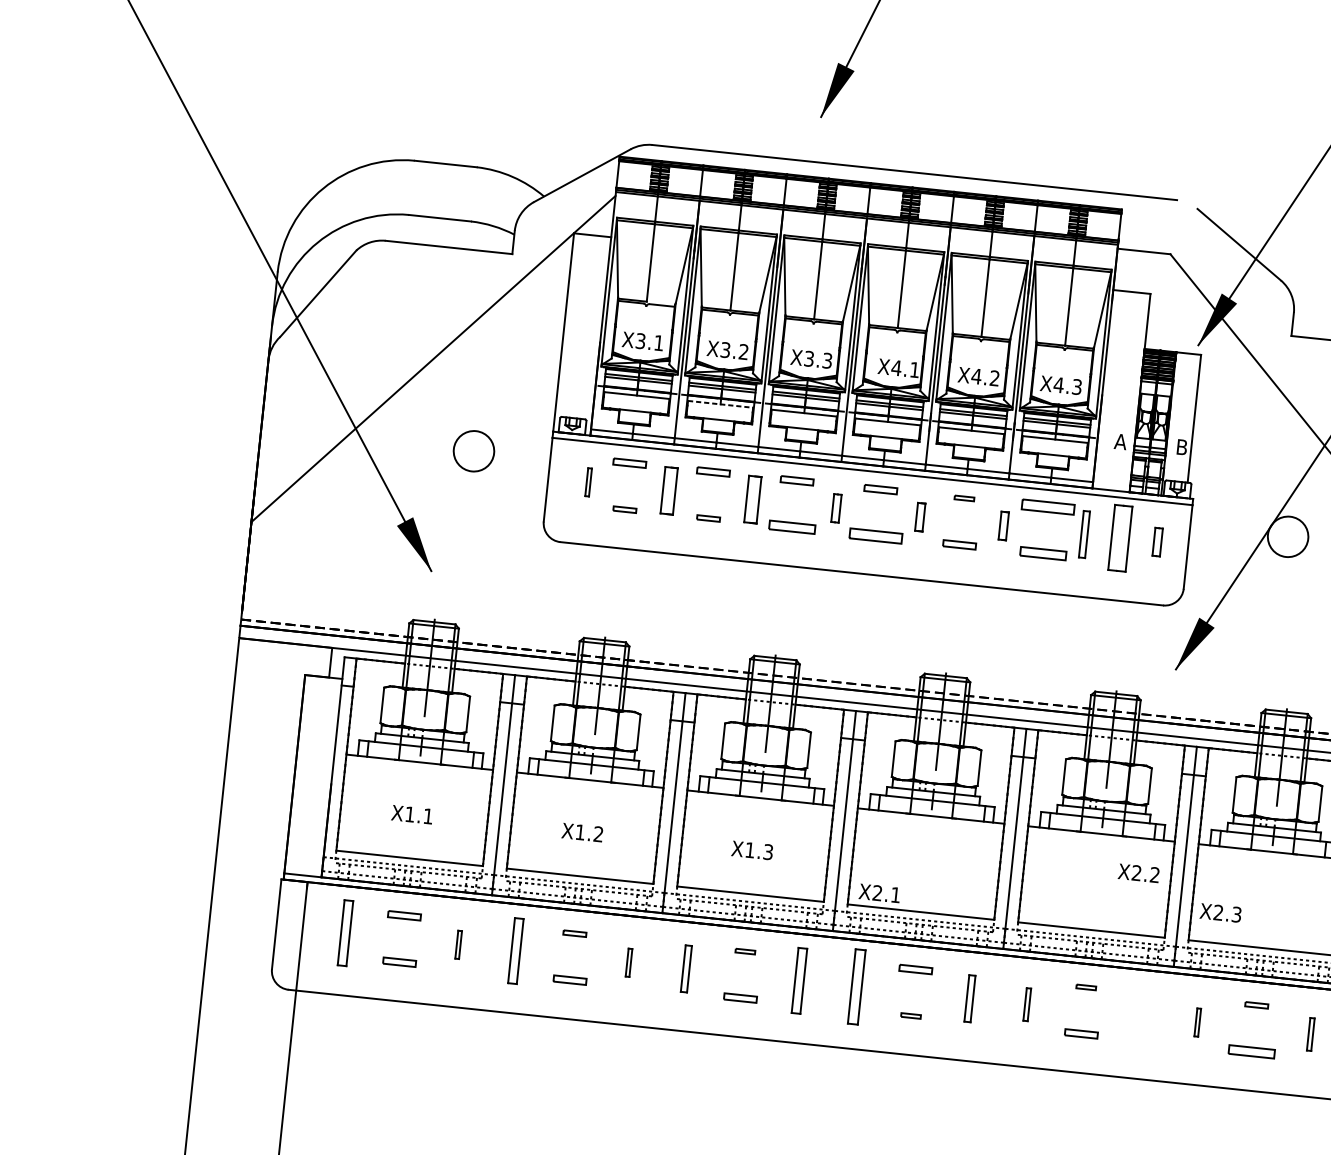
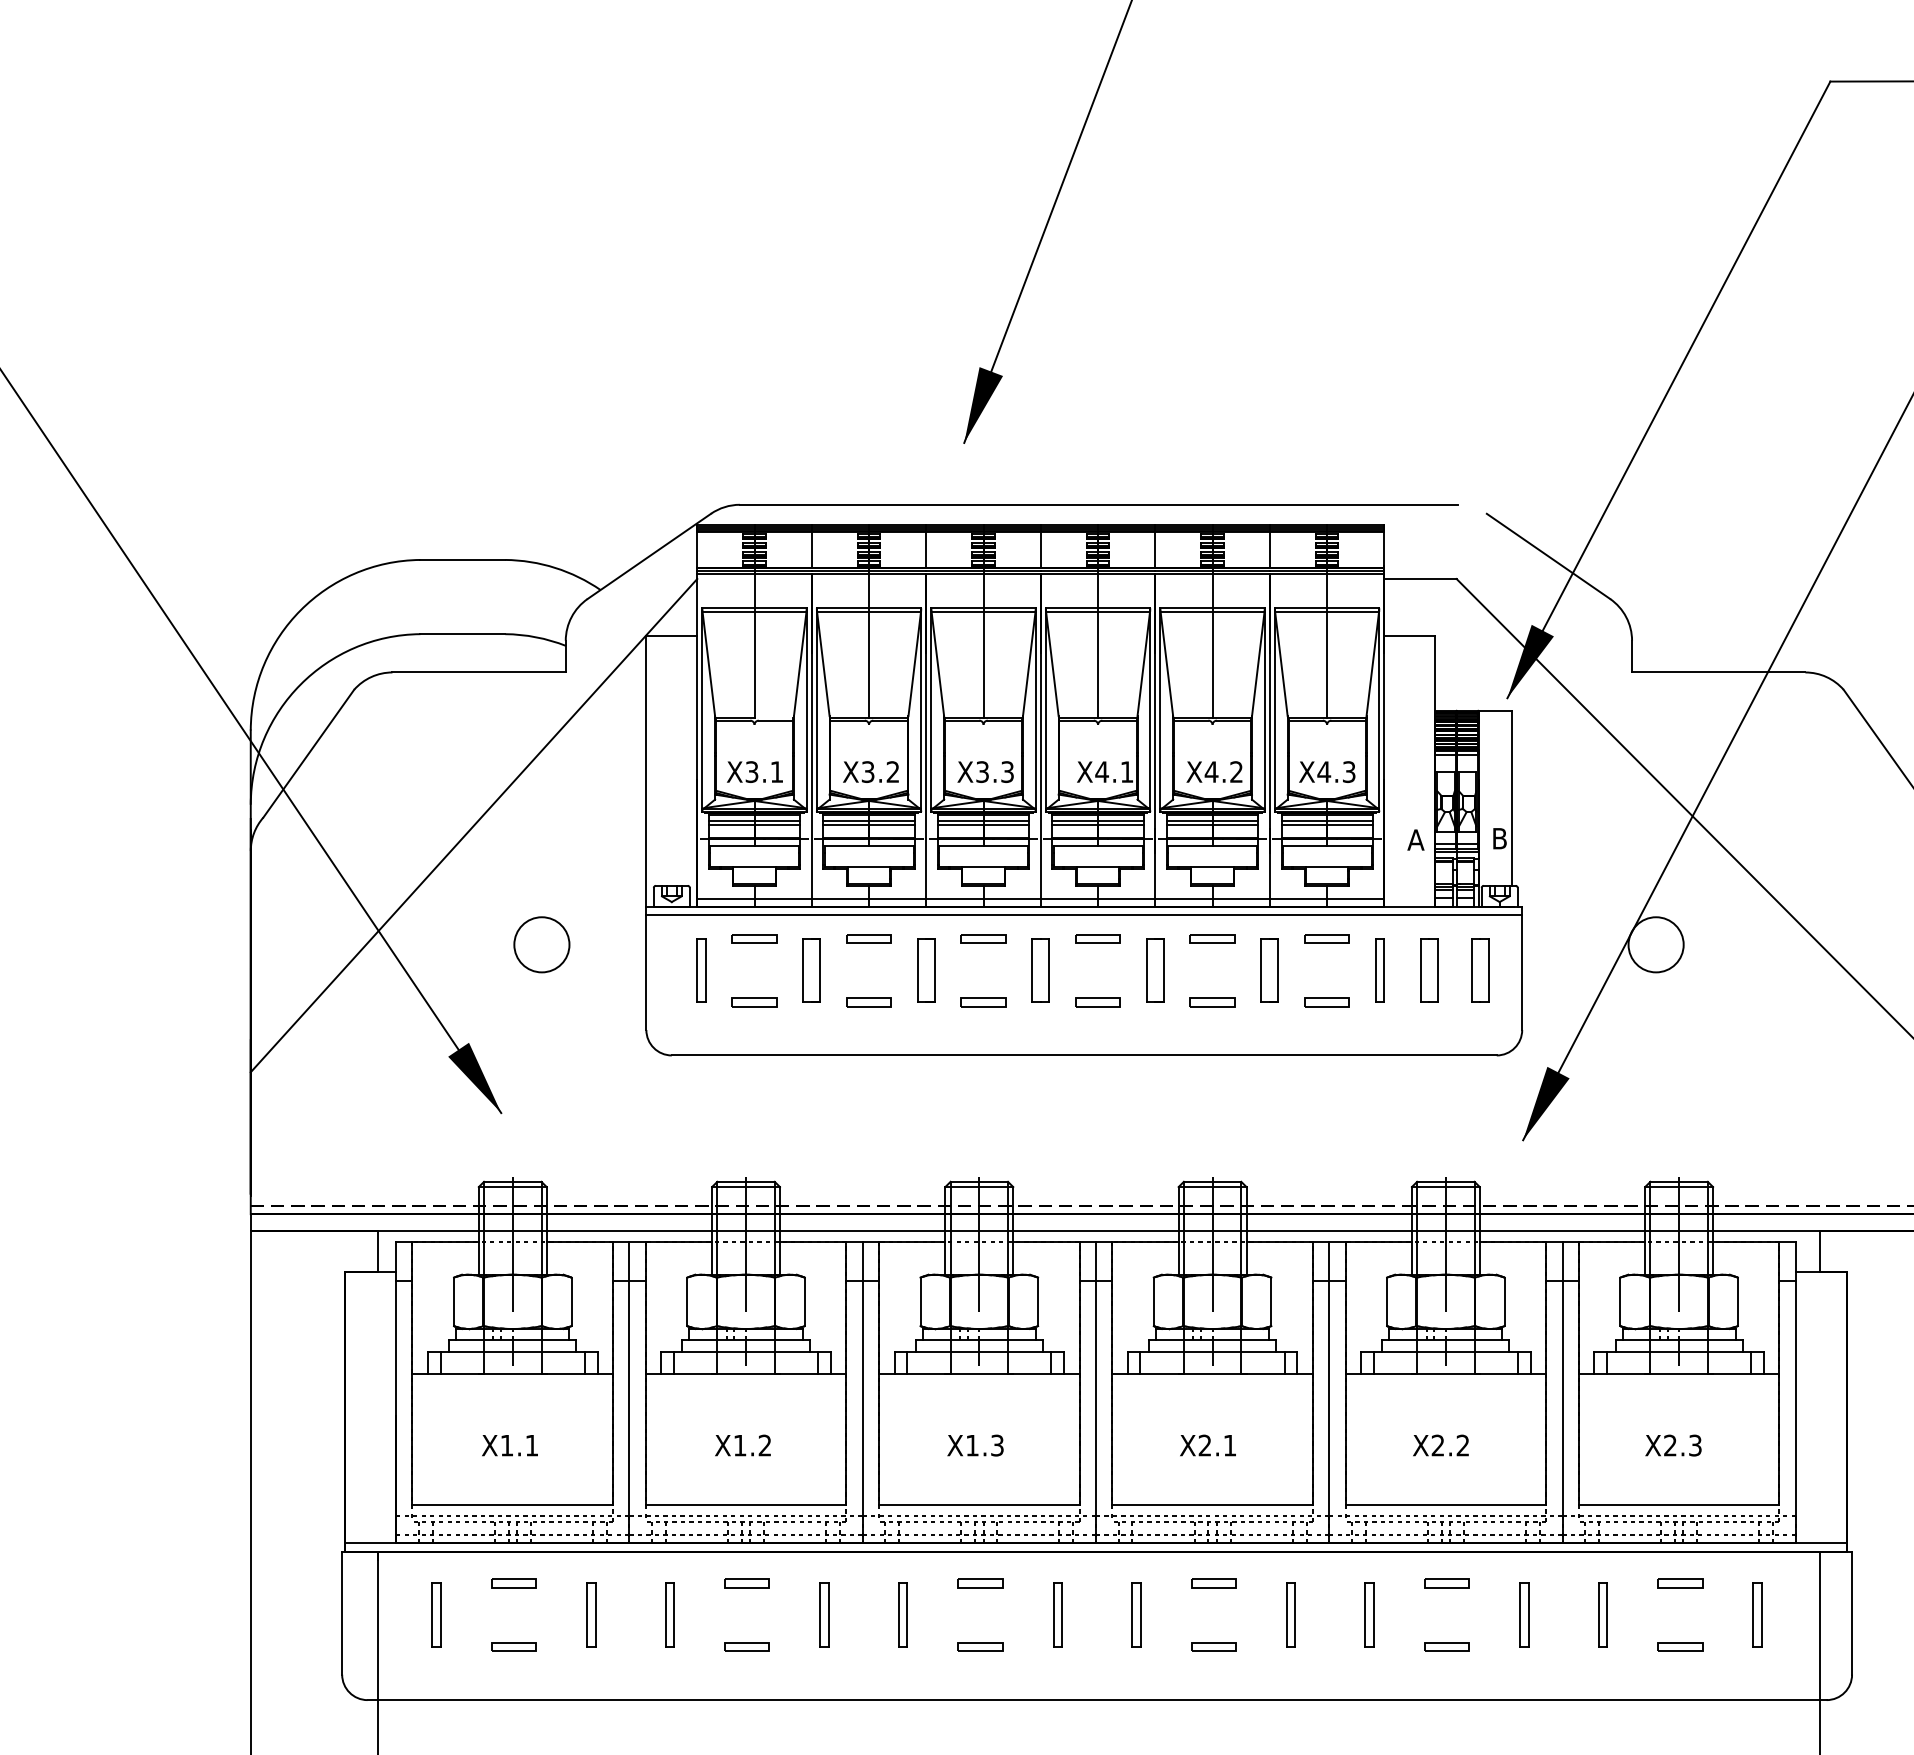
line: (720, 404) -> (869, 846), dashed -> solid
part: (588, 482) -> (701, 970), size x1.67
part: (964, 498) -> (1212, 938), size x1.67
part: (1047, 506) -> (1326, 938), size x0.62
part: (836, 508) -> (1040, 970), size x1.67
part: (624, 509) -> (754, 1002), size x1.43
part: (920, 517) -> (1155, 970), size x1.67
part: (708, 518) -> (868, 1002), size x1.43
part: (1003, 525) -> (1269, 970), size x1.67
part: (792, 527) -> (983, 1002), size x0.71
part: (875, 536) -> (1097, 1002), size x0.62
part: (1120, 538) -> (1429, 970), size x0.71
part: (1157, 542) -> (1480, 970), size x1.67
part: (1042, 553) -> (1326, 1002), size x0.71
text: (1138, 873) -> (1440, 1445), moved
text: (879, 893) -> (1207, 1445), moved
text: (1220, 912) -> (1673, 1445), moved
part: (345, 932) -> (436, 1614), size x0.71
part: (574, 933) -> (746, 1583), size x1.43
part: (458, 944) -> (591, 1614), size x1.67
part: (515, 950) -> (669, 1614), size x0.71
part: (745, 951) -> (980, 1583), size x1.67
part: (629, 962) -> (824, 1614), size x1.67
part: (799, 980) -> (1057, 1614), size x0.71
part: (857, 986) -> (1136, 1614), size x0.62
part: (1085, 987) -> (1446, 1583), size x1.67
part: (1027, 1004) -> (1369, 1614), size x1.43
part: (1256, 1005) -> (1680, 1583), size x1.43
part: (910, 1015) -> (1213, 1646), size x1.67
part: (1140, 1016) -> (1524, 1614), added
part: (1197, 1022) -> (1602, 1614), size x1.67
part: (1310, 1033) -> (1757, 1614), size x1.43
part: (1252, 1051) -> (1680, 1646), size x0.71

